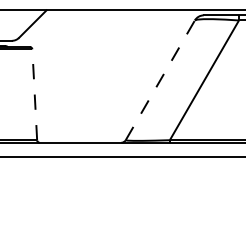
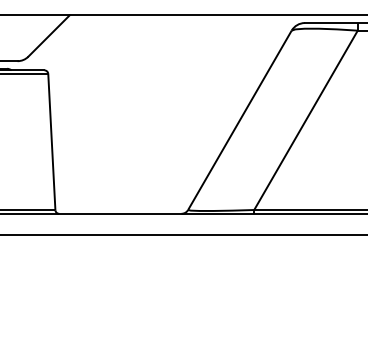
line: (160, 79) -> (240, 119), dashed -> solid
line: (34, 94) -> (51, 141), dashed -> solid

